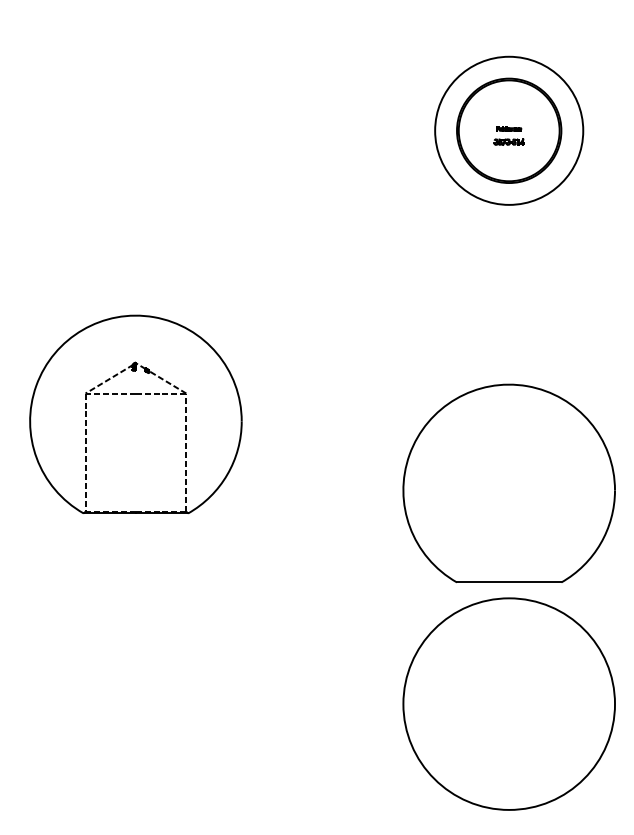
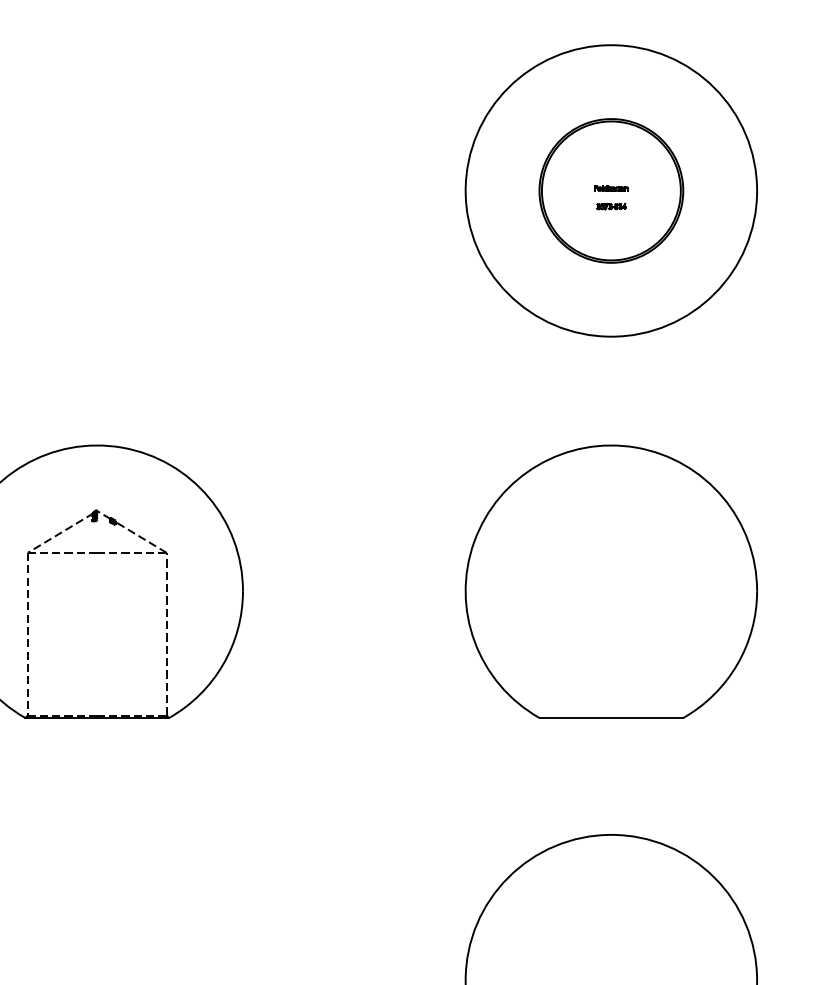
circle: (509, 130) -> (611, 190), size x1.43
part: (508, 142) -> (610, 207), size x0.71
part: (508, 482) -> (610, 580), moved

